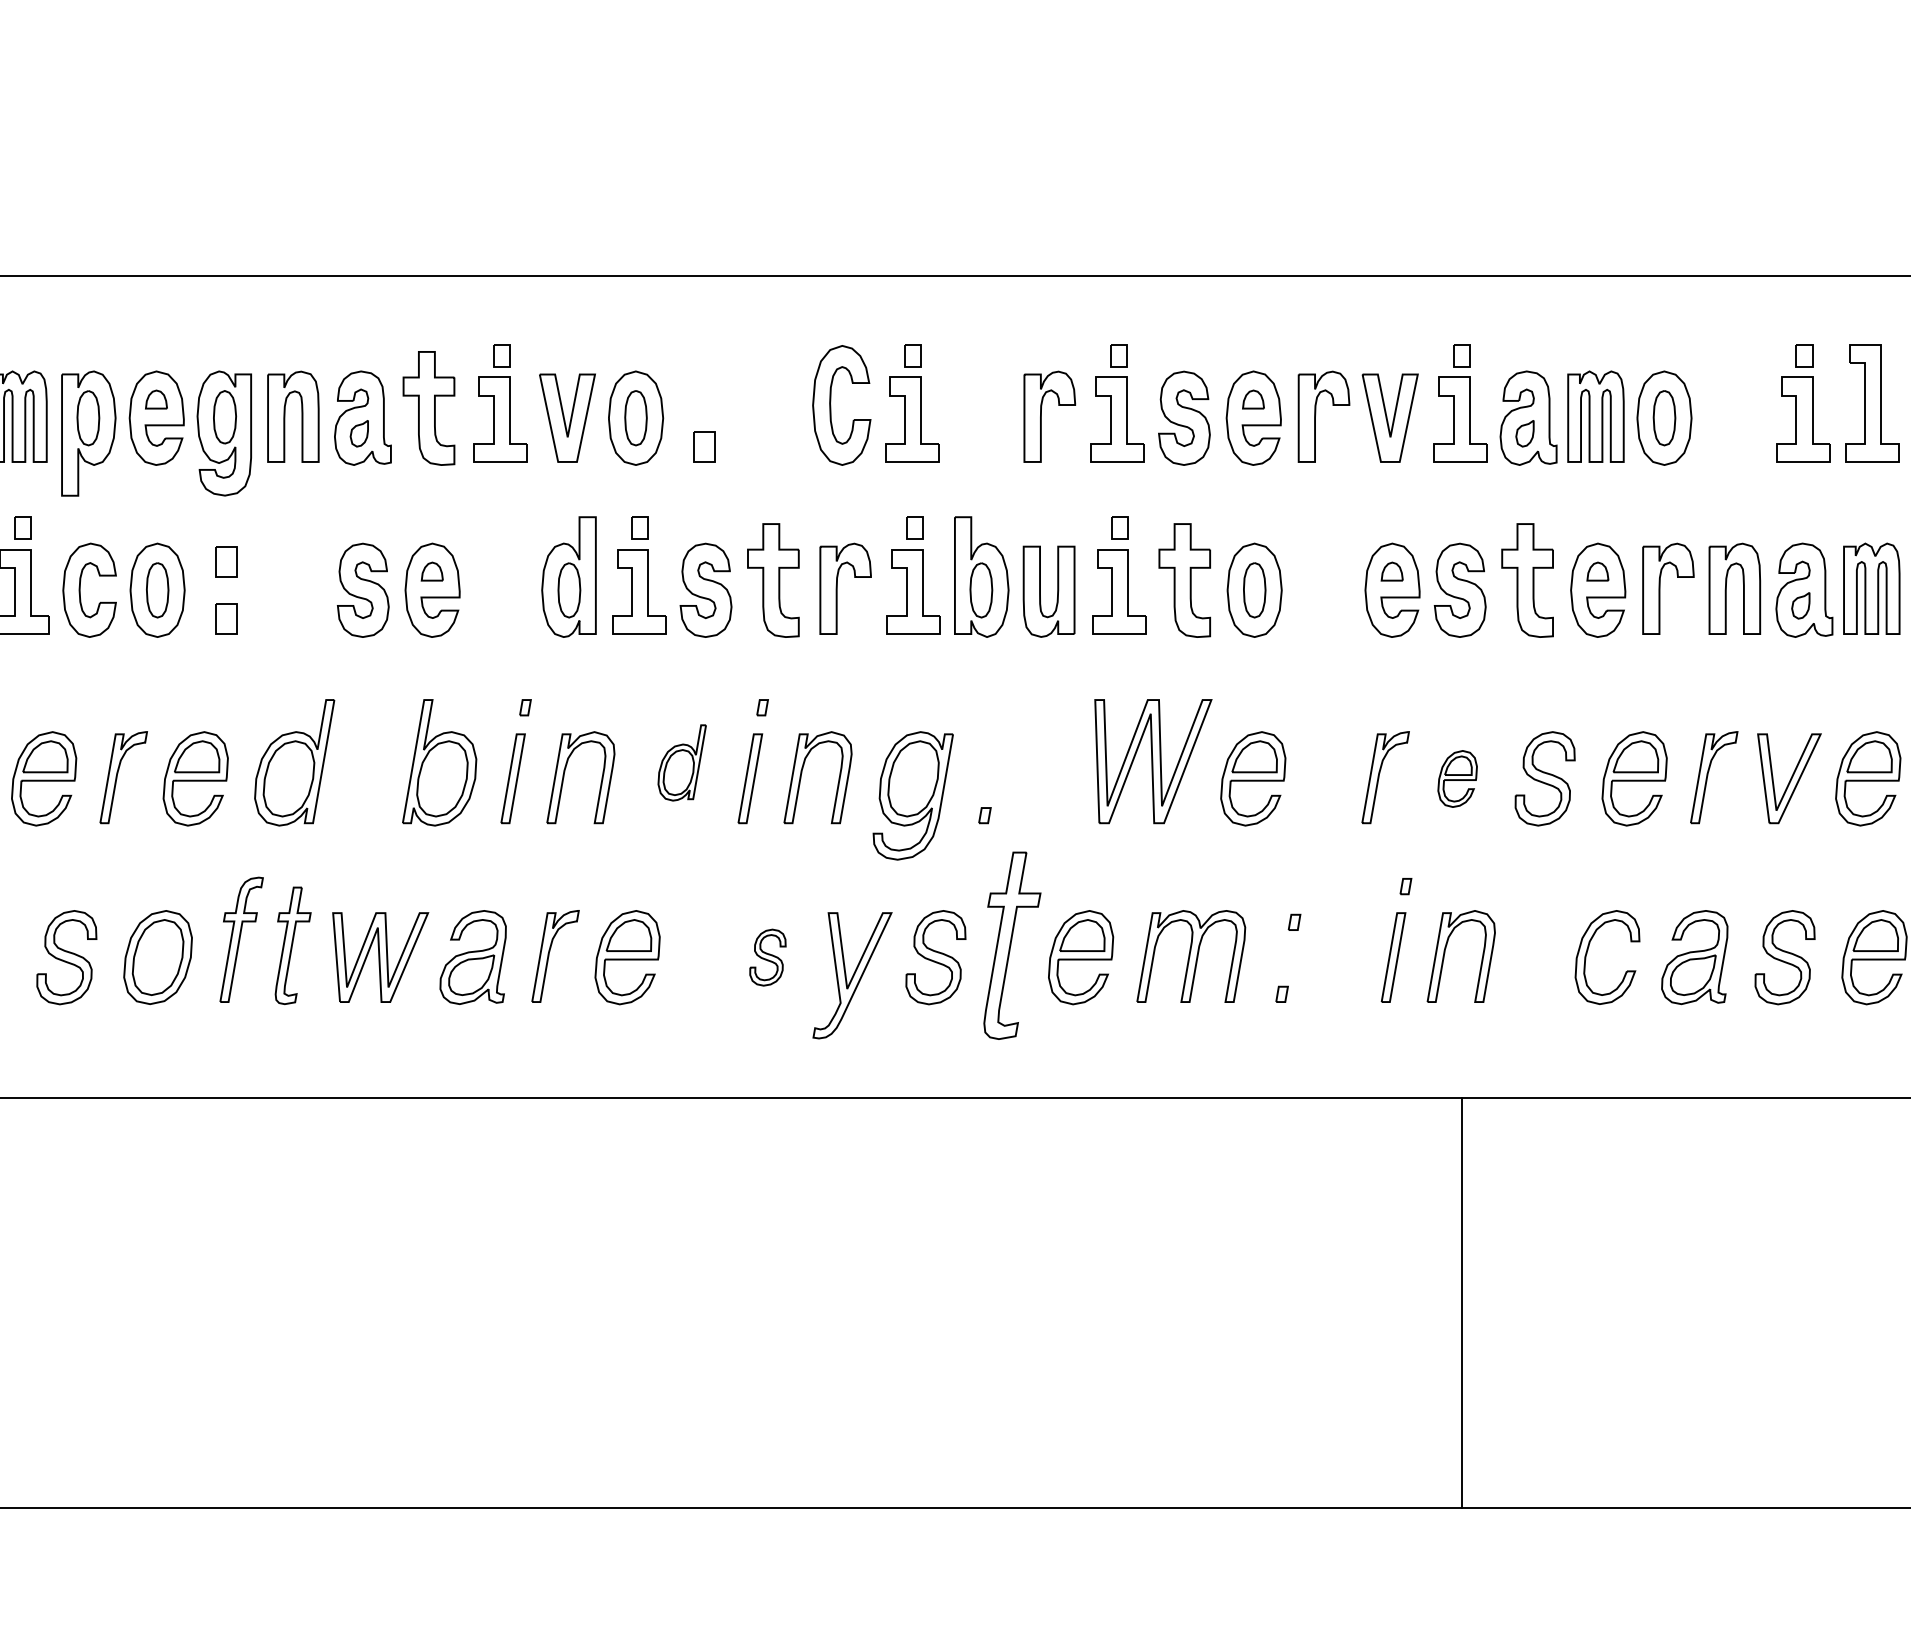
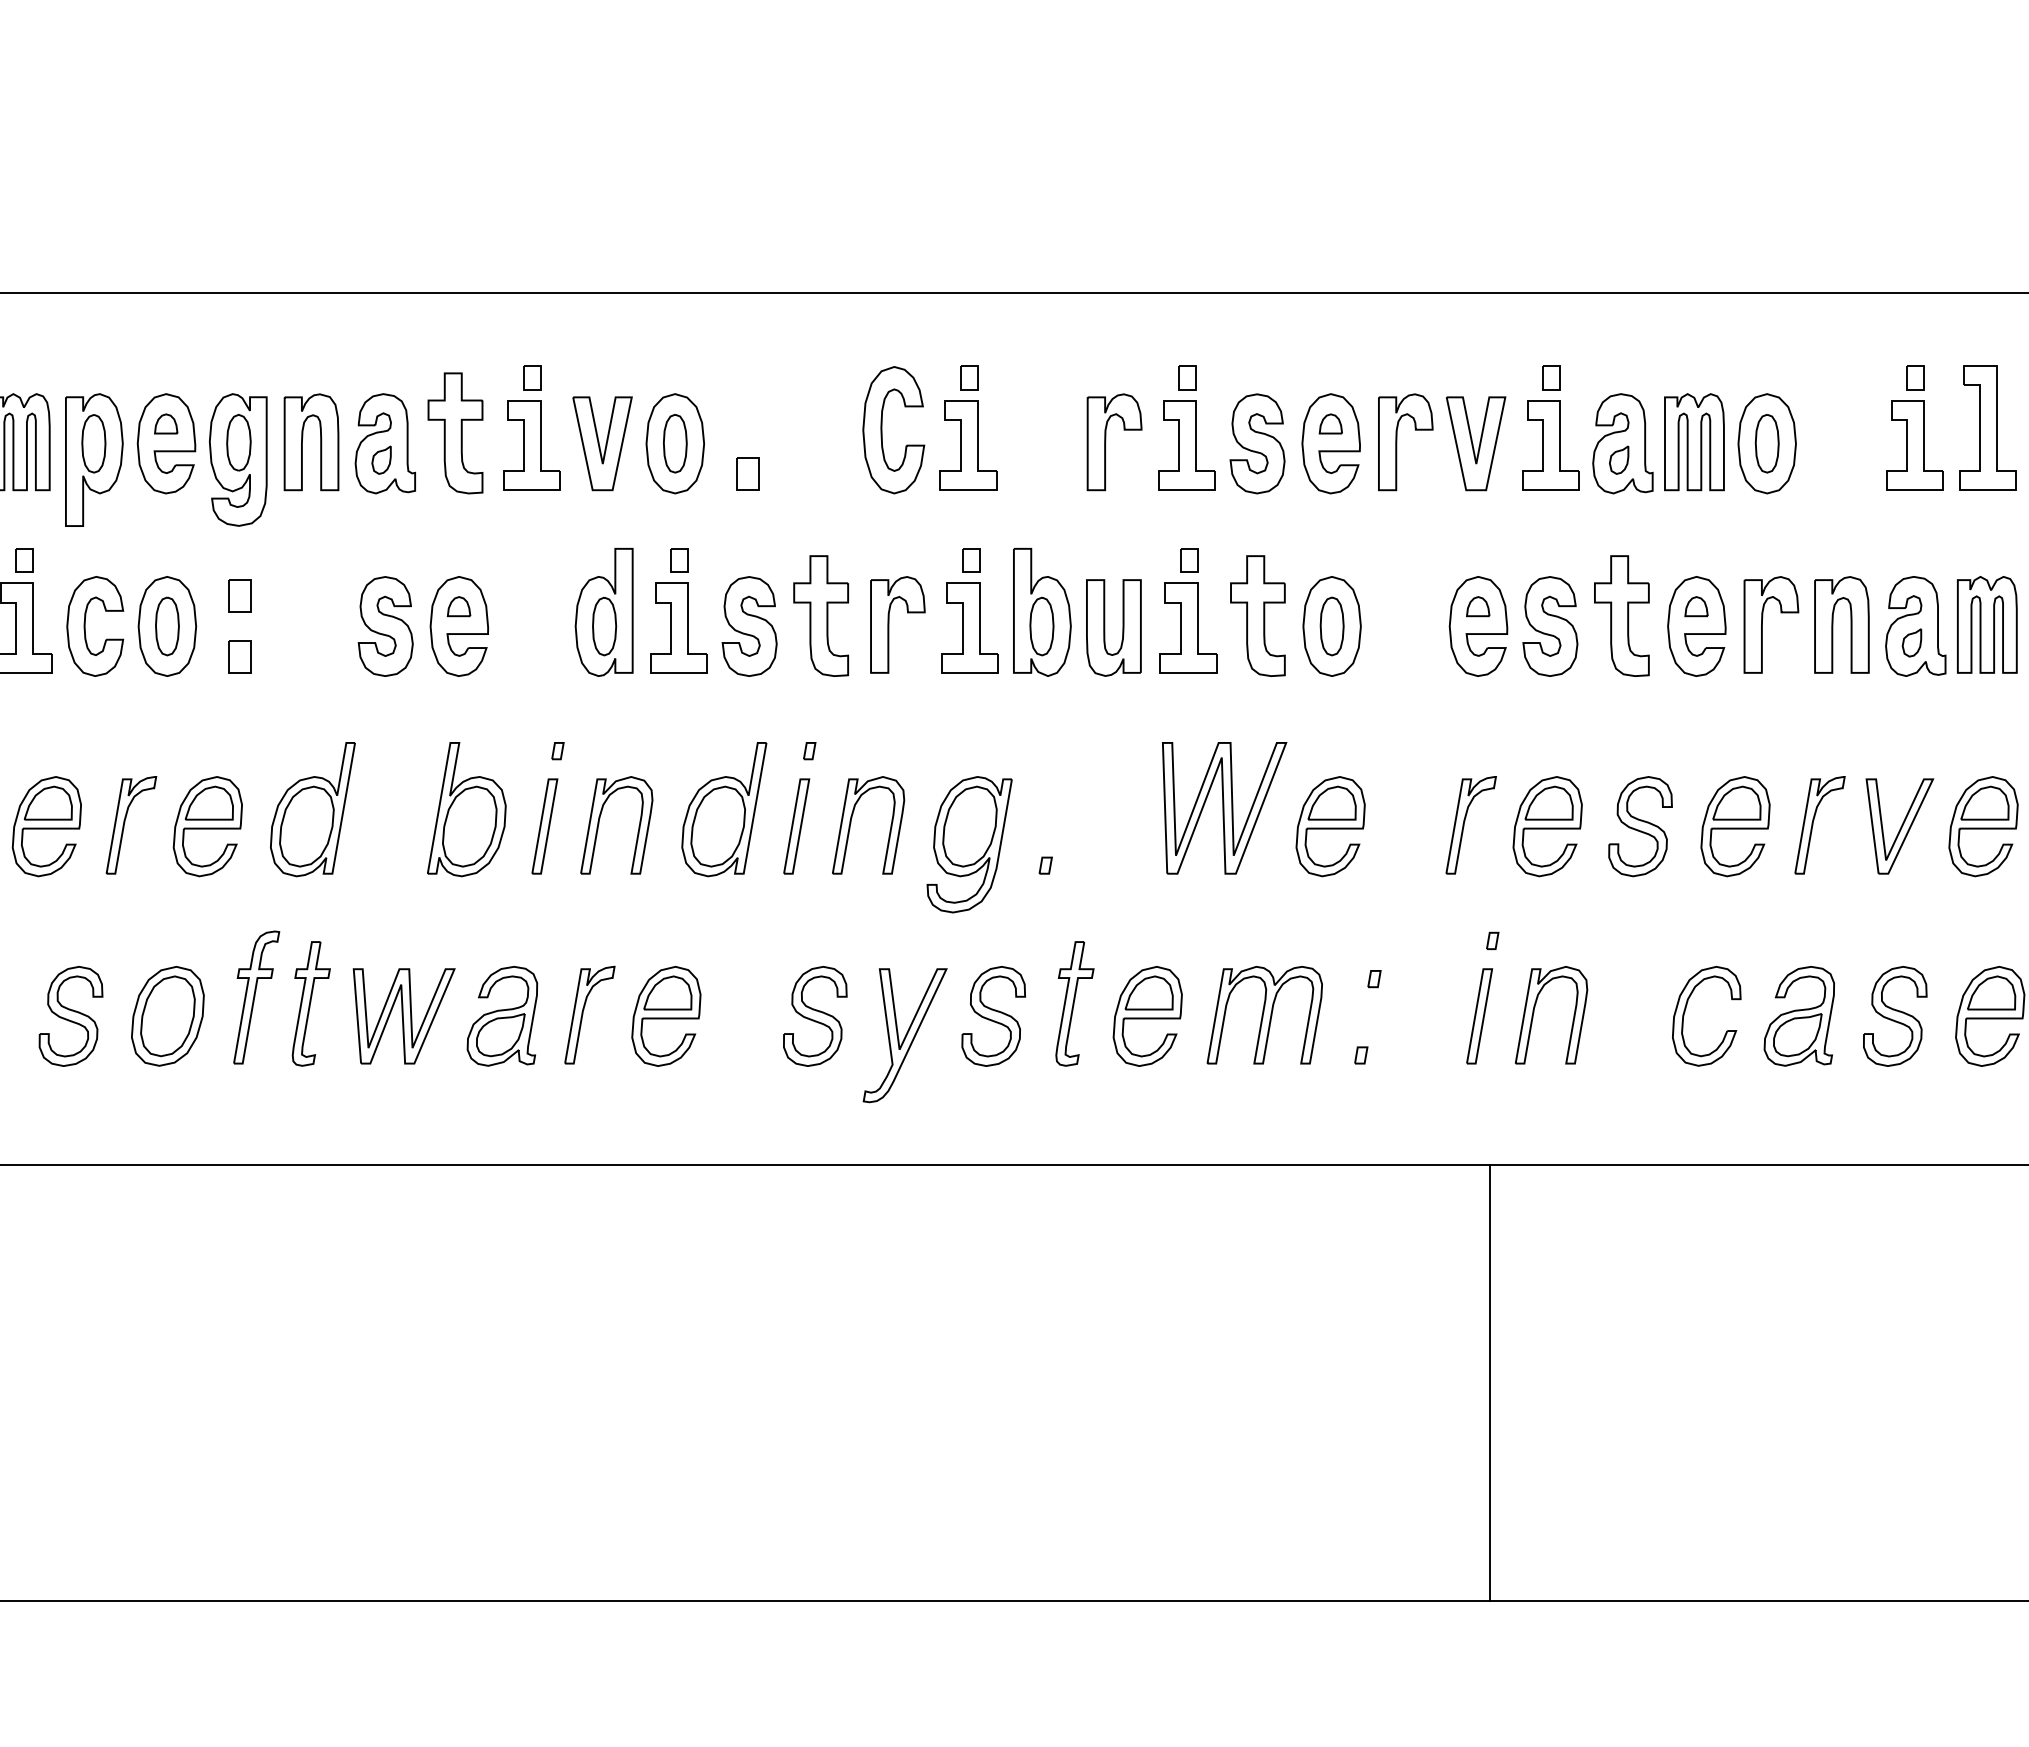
part: (682, 762) -> (724, 809), size x1.67
part: (1457, 778) -> (1547, 826), size x1.67
part: (1012, 945) -> (1074, 1003), size x0.62
part: (768, 957) -> (815, 1016), size x1.67
line: (1462, 1303) -> (1490, 1383), moved

